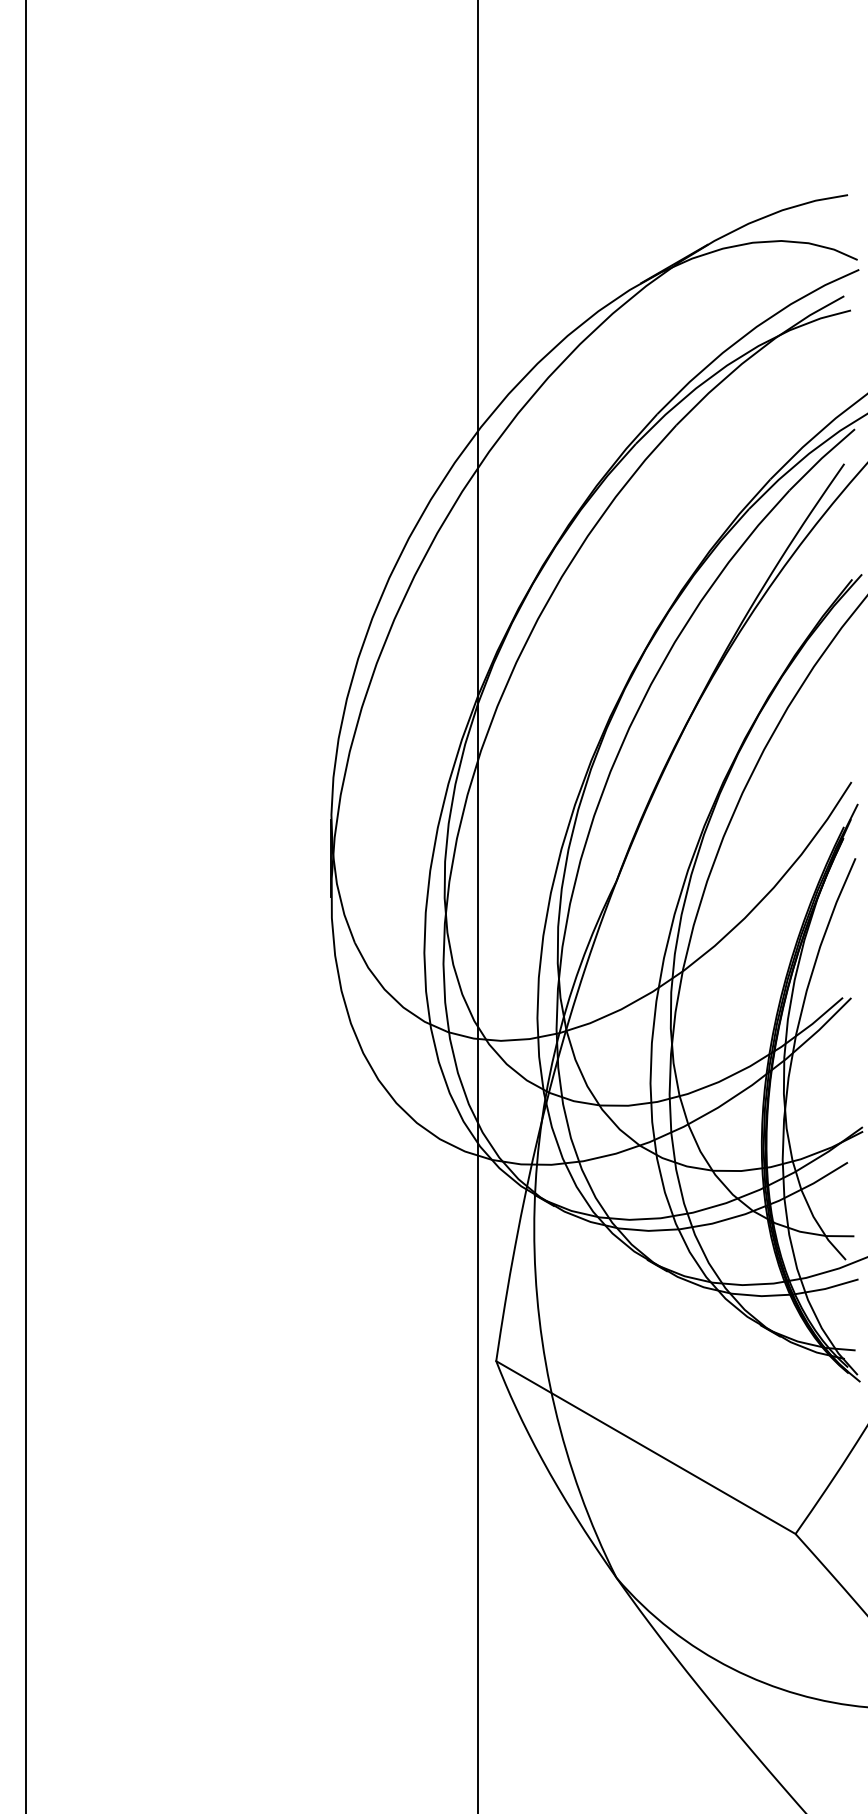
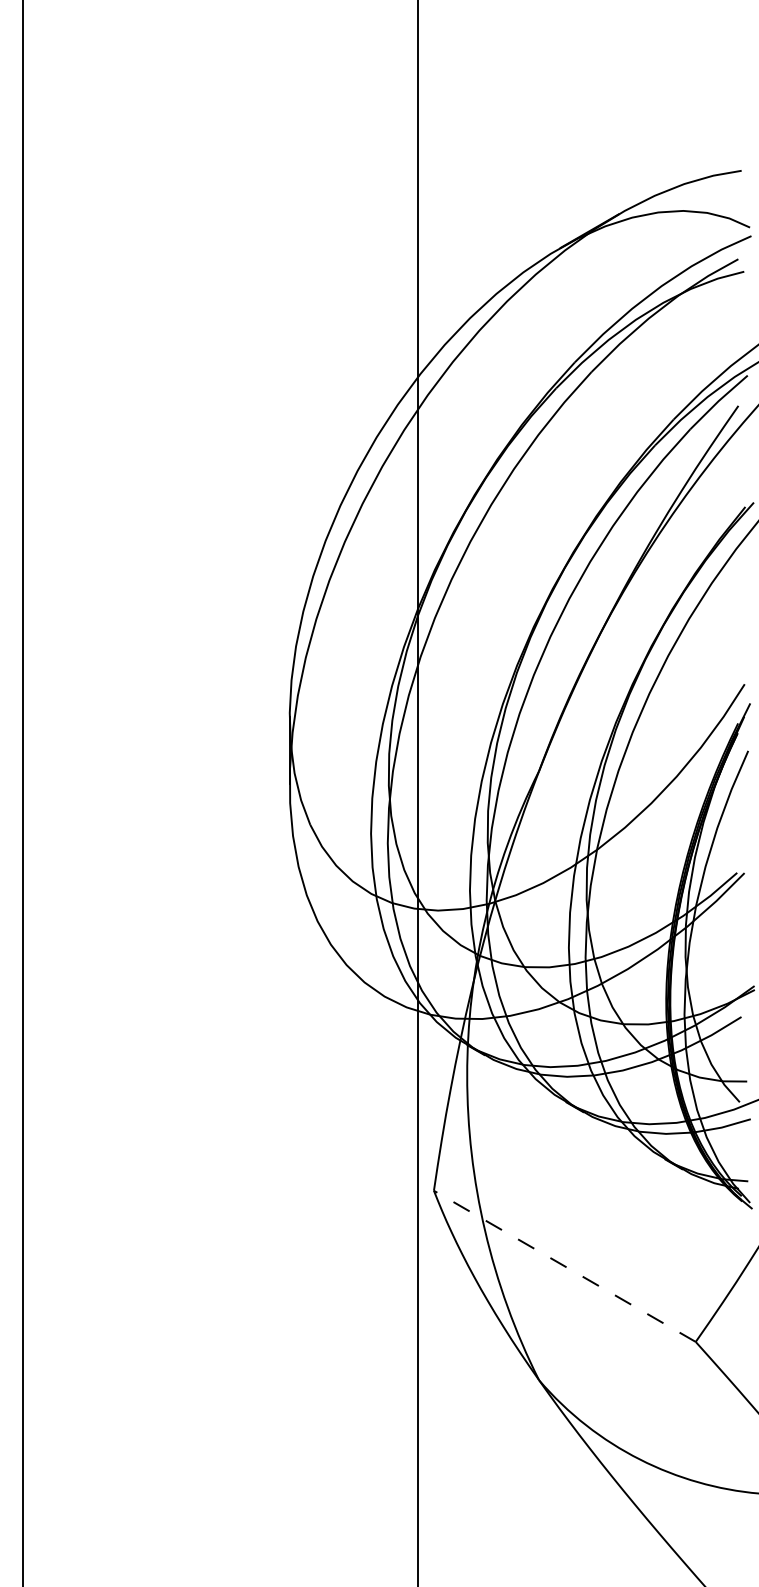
line: (645, 1447) -> (564, 1266), solid -> dashed

